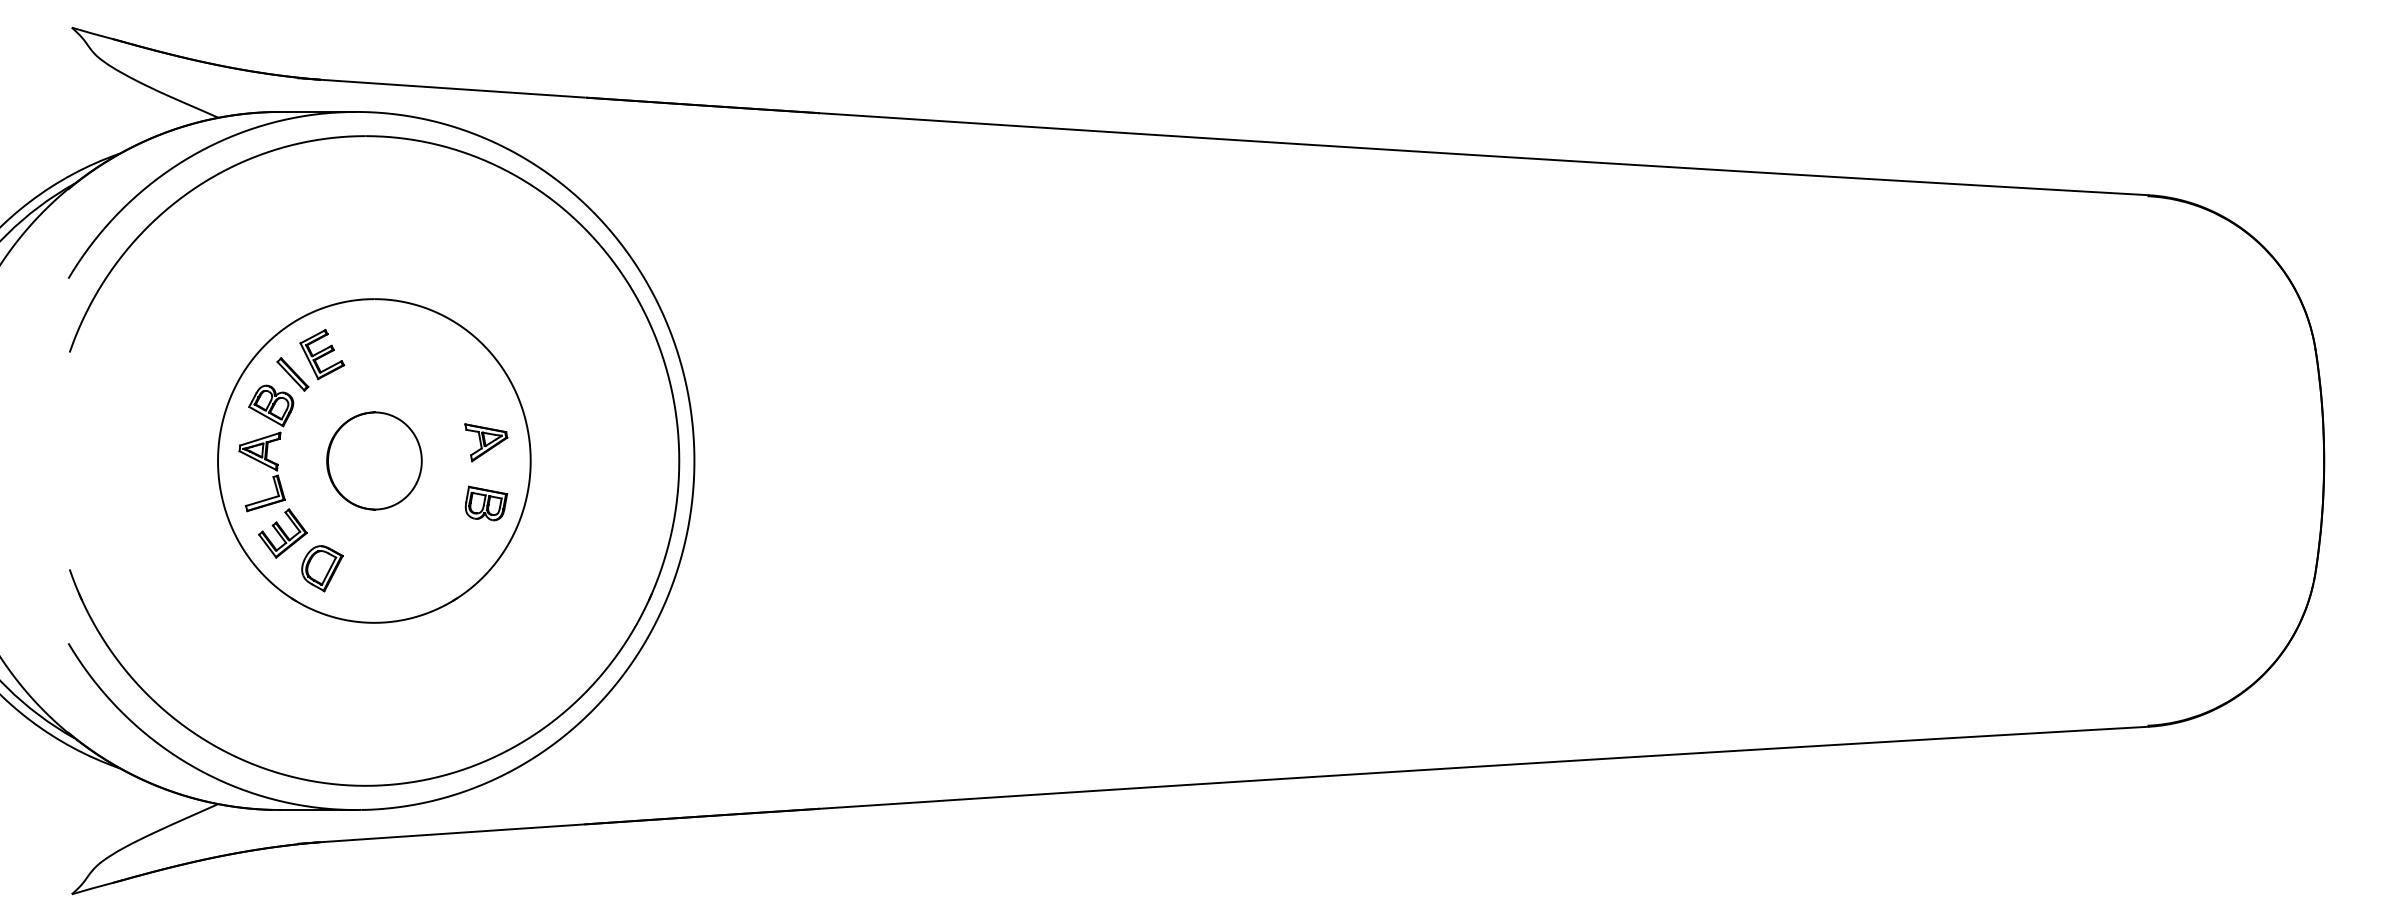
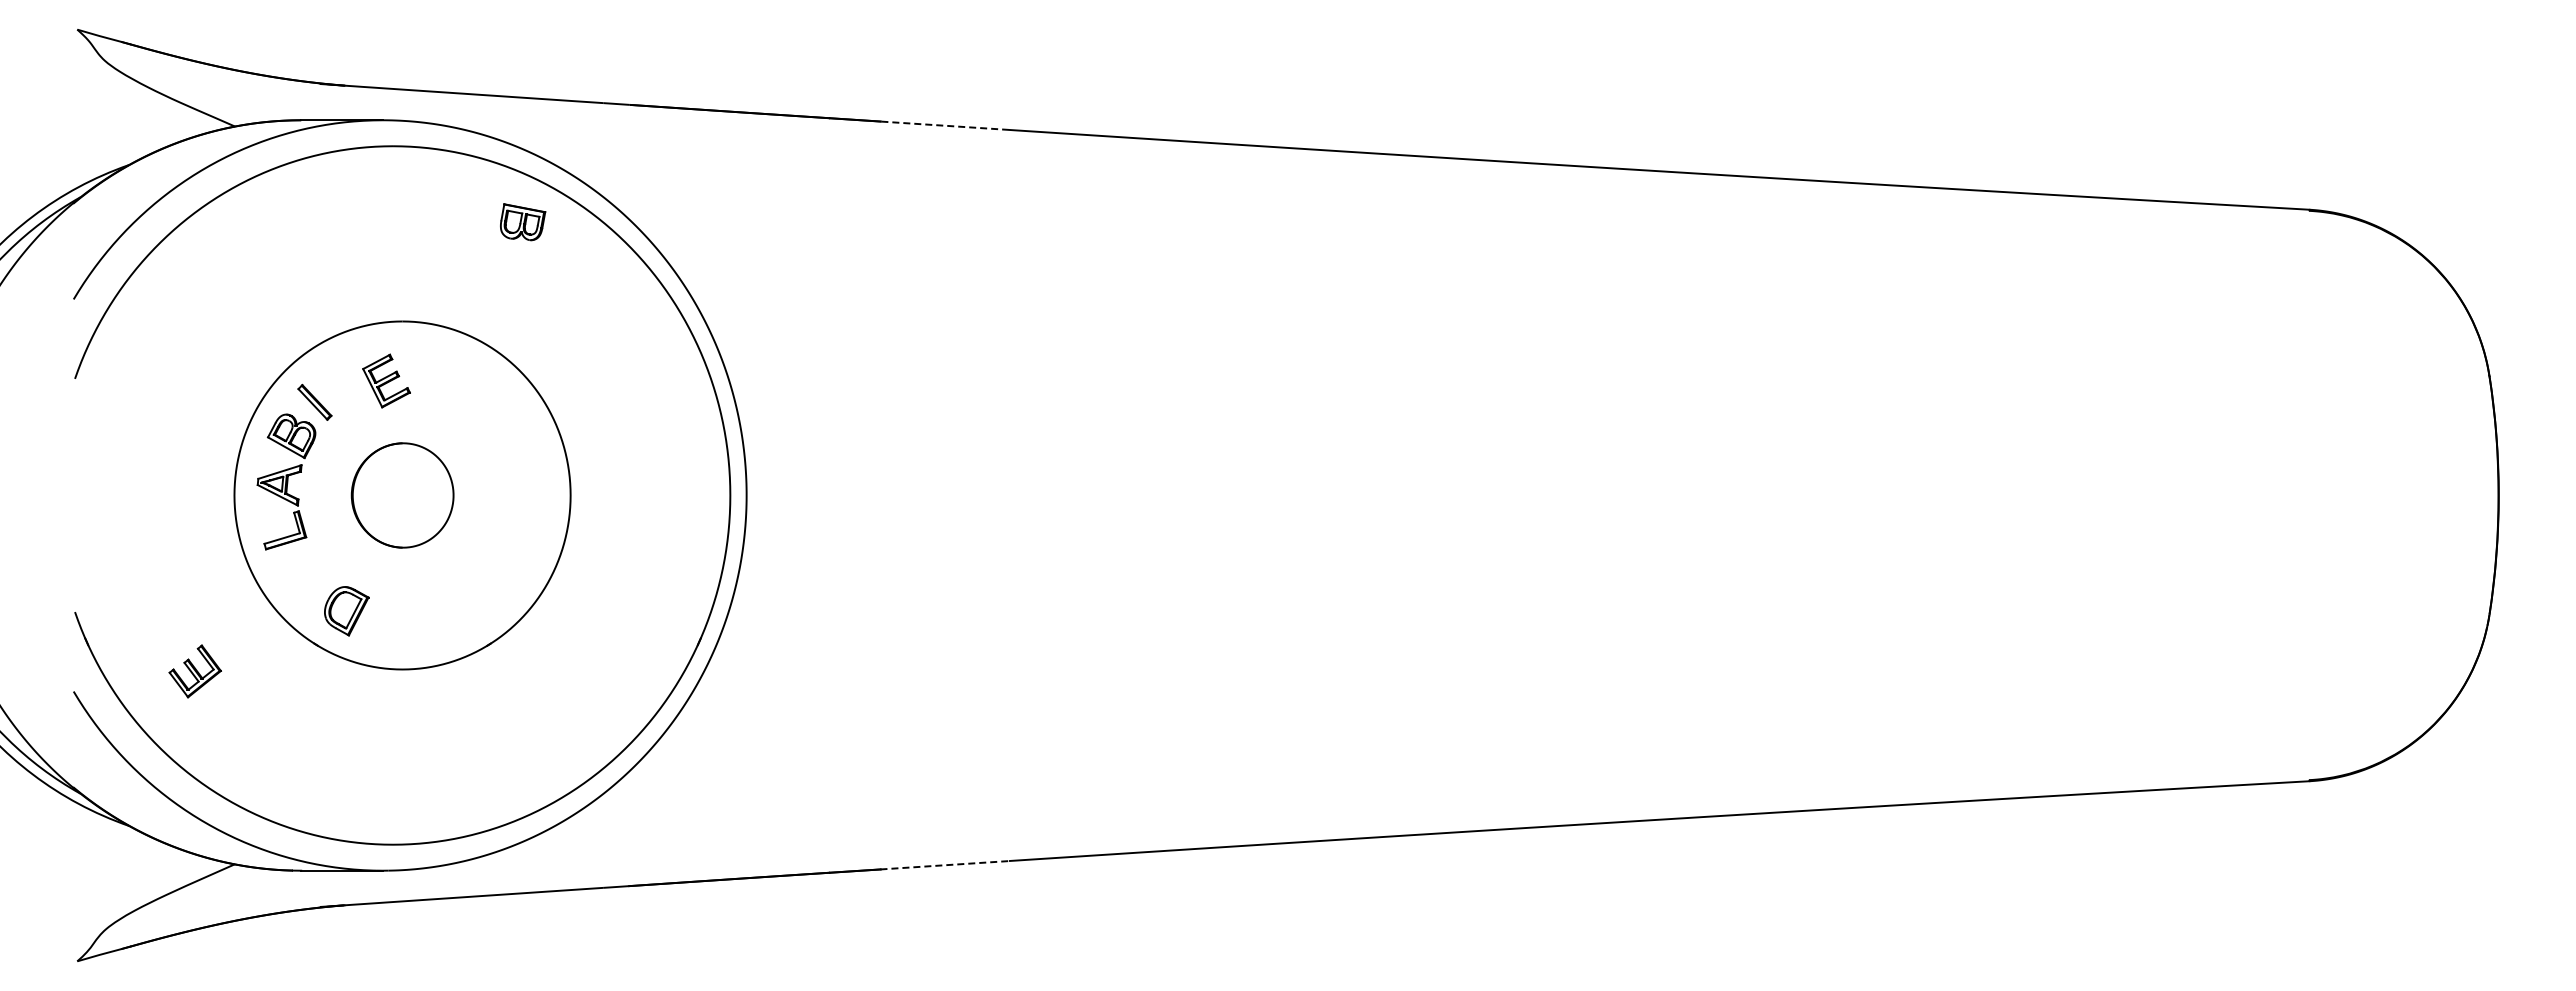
line: (878, 116) -> (944, 125), solid -> dashed
part: (322, 354) -> (386, 380), moved
part: (485, 442) -> (522, 475), removed
part: (486, 503) -> (523, 222), moved
part: (282, 533) -> (194, 671), moved
line: (879, 805) -> (945, 865), solid -> dashed

